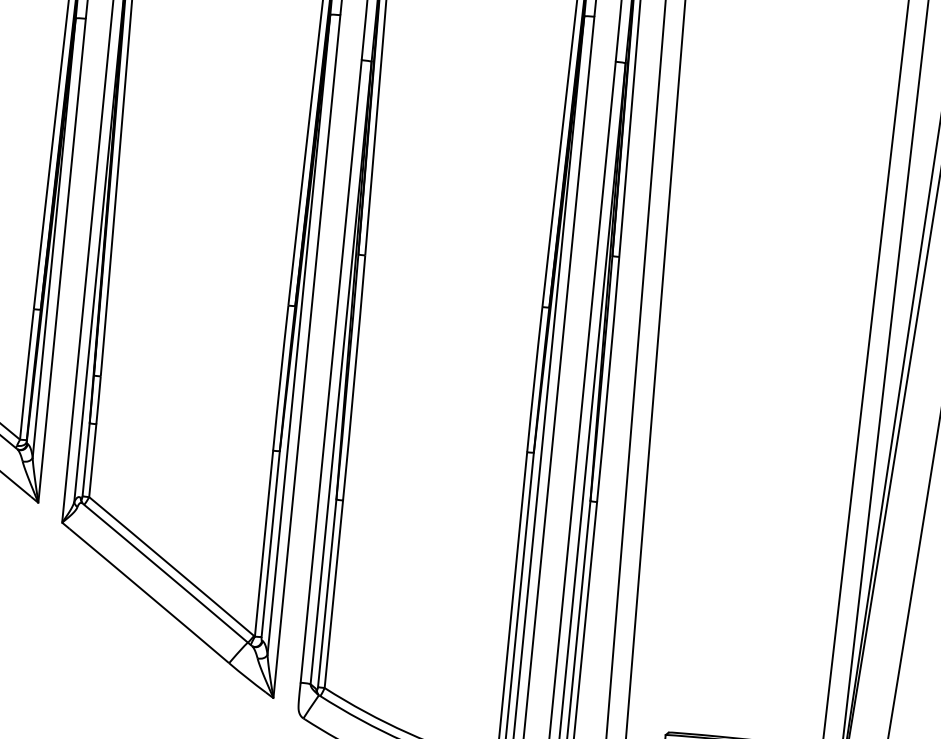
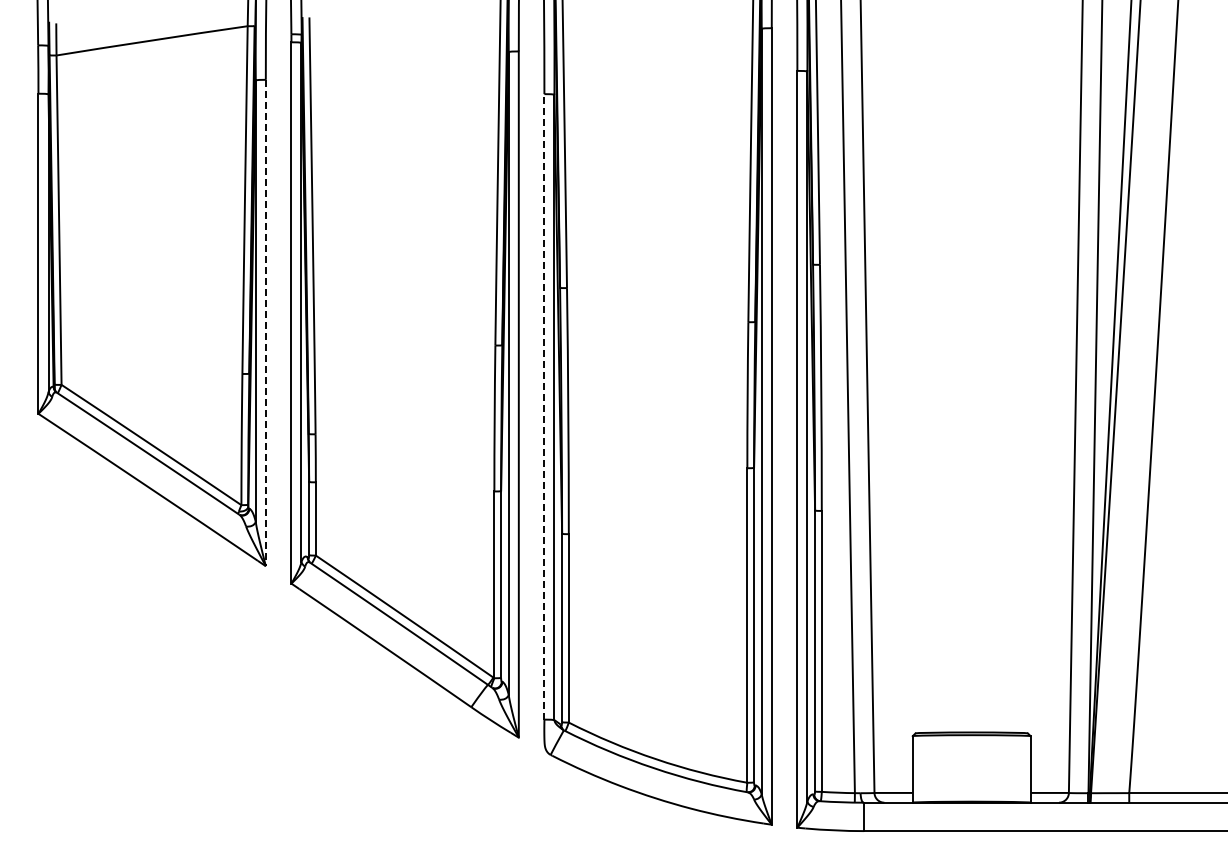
line: (61, 261) -> (265, 323), solid -> dashed
line: (331, 371) -> (544, 406), solid -> dashed

